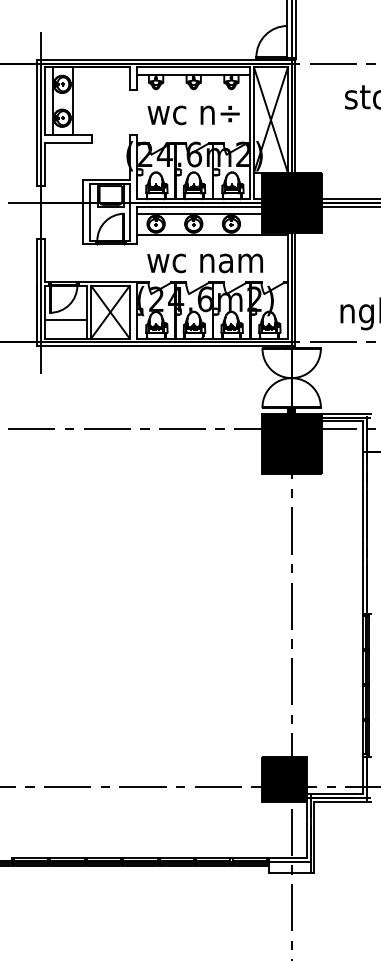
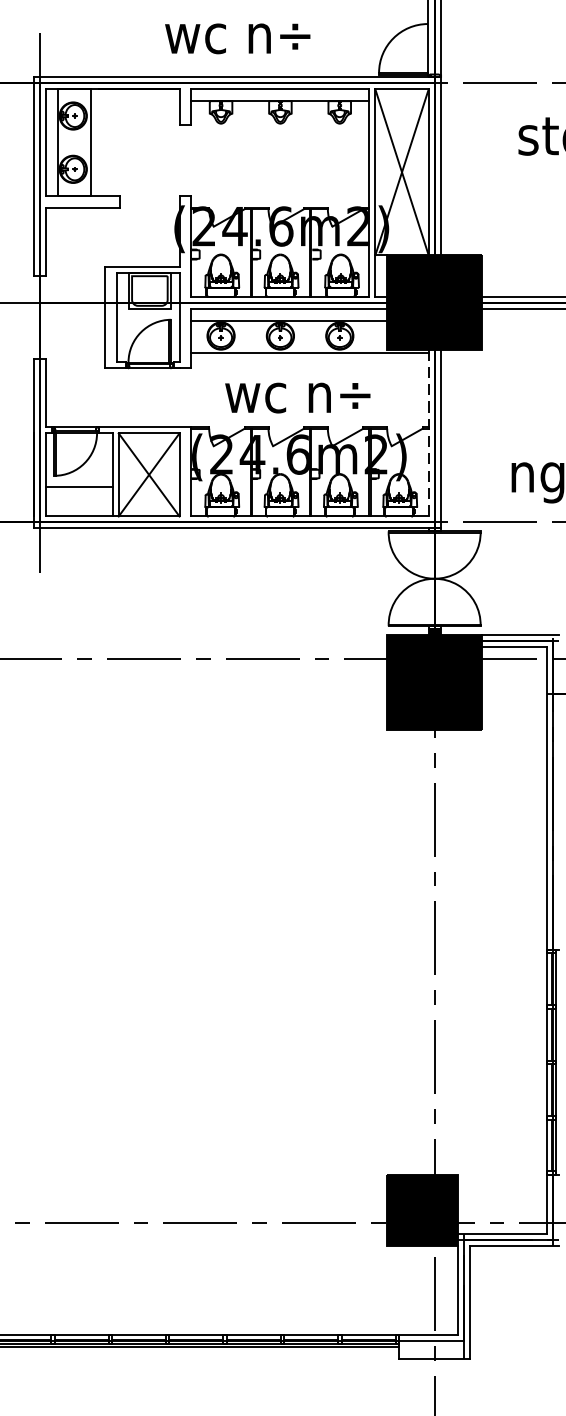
text: (193, 115) -> (237, 39), moved
text: (204, 263) -> (297, 398), wc nam -> wc n÷
line: (287, 285) -> (428, 432), solid -> dashed

